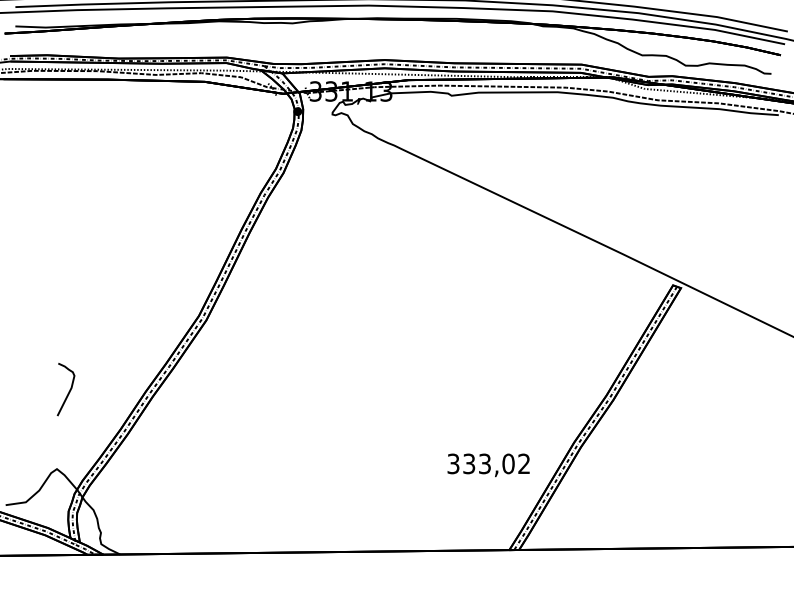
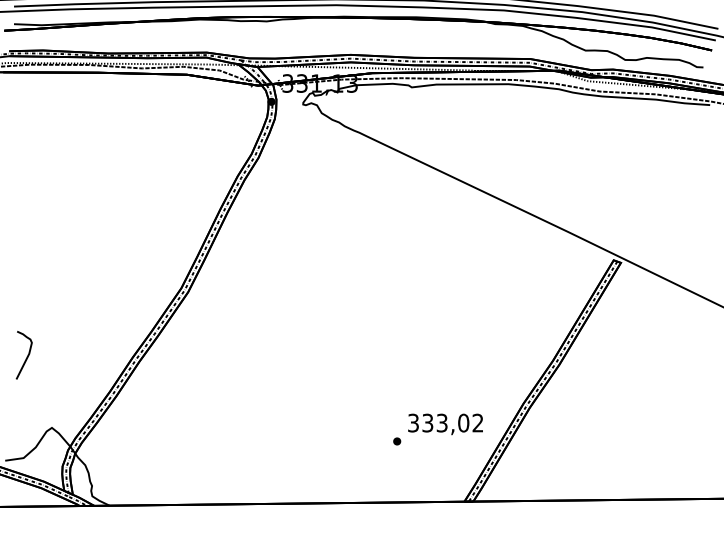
curve: (68, 390) -> (26, 356), moved
part: (435, 484) -> (397, 441), added

